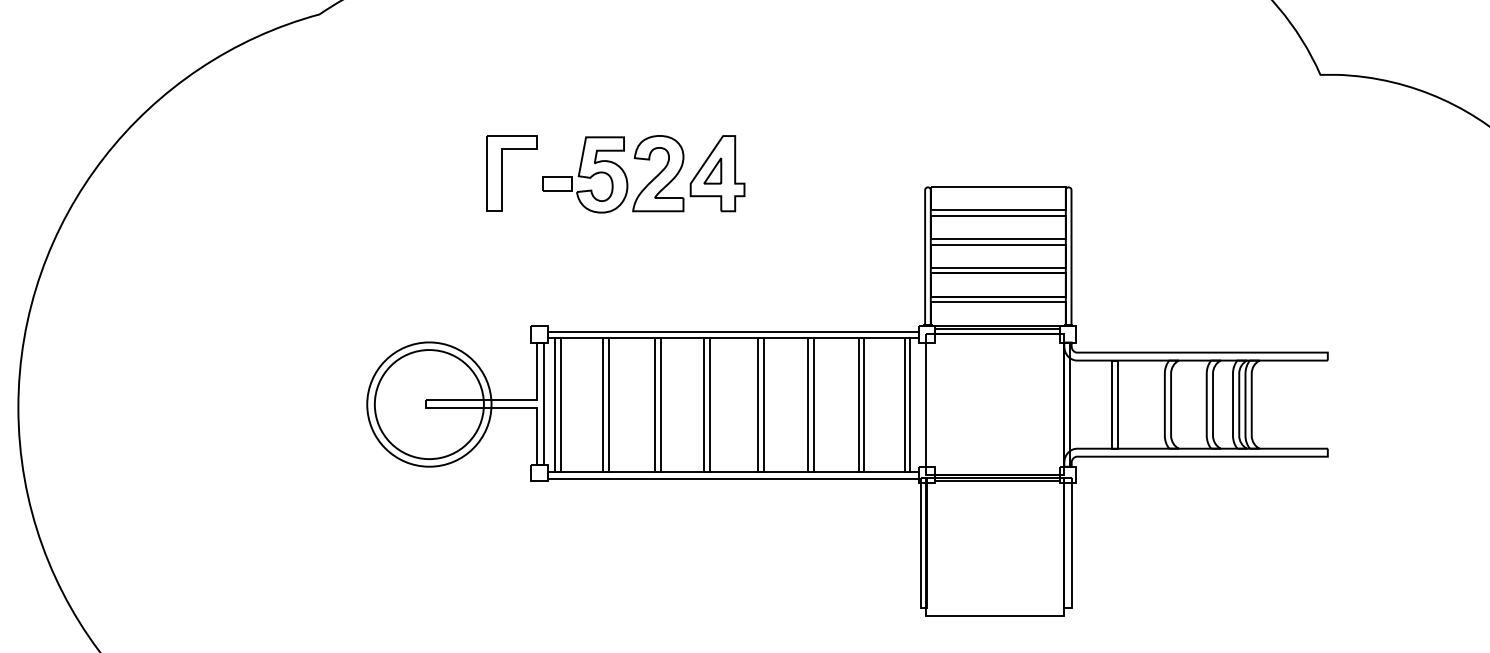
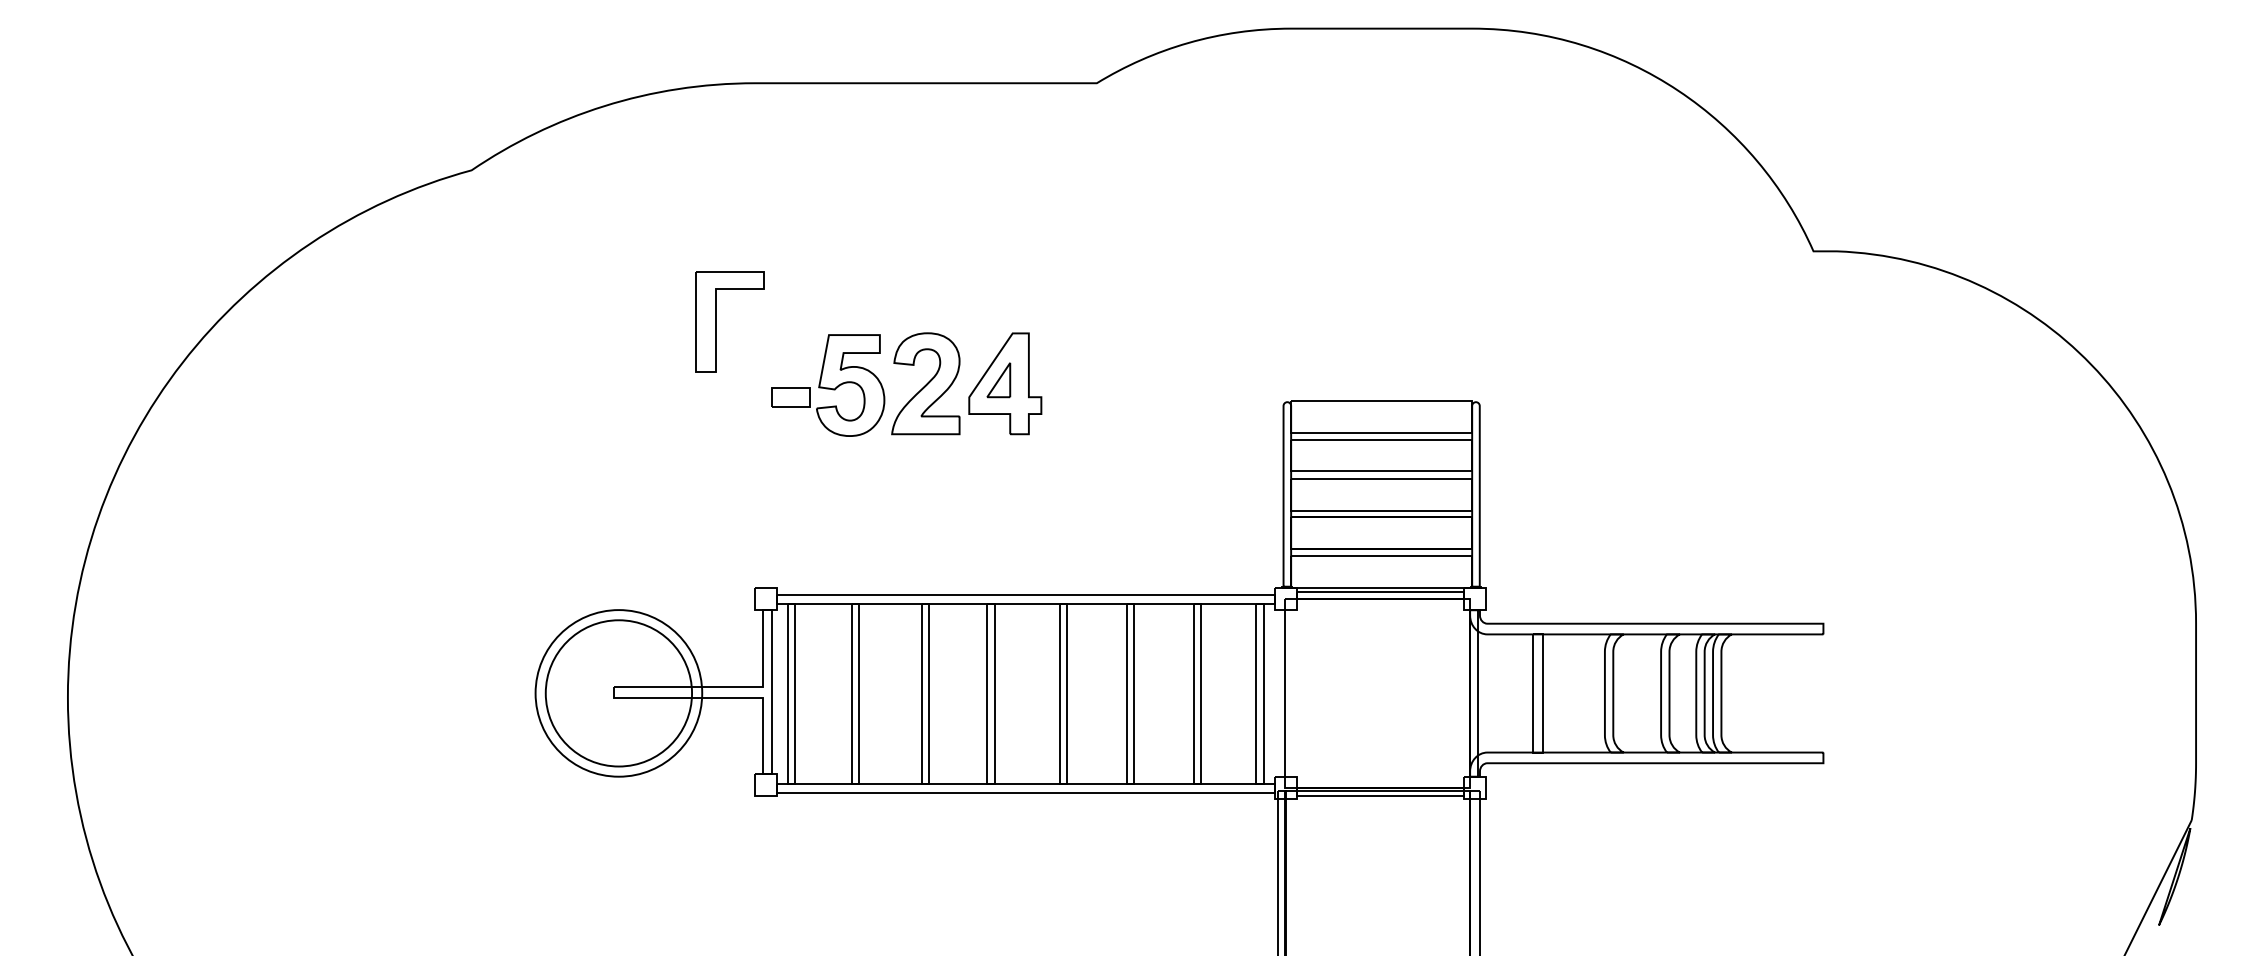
part: (502, 173) -> (716, 321), moved

